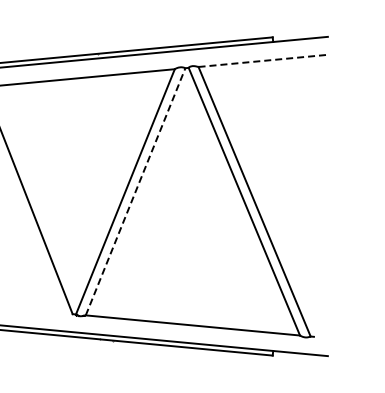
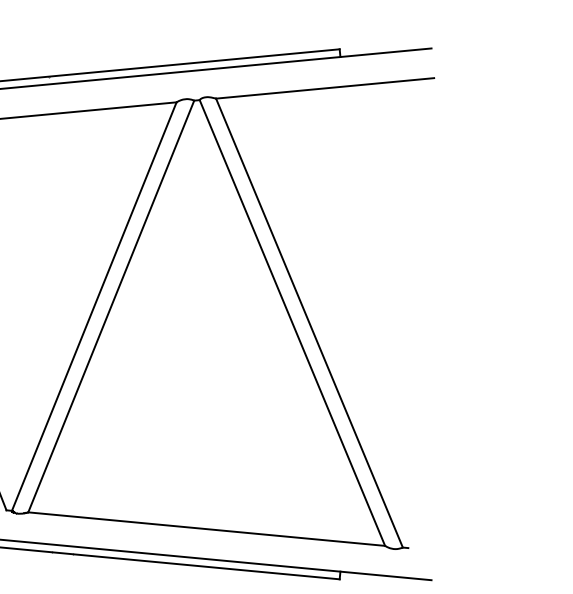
line: (263, 60) -> (324, 87), dashed -> solid
line: (135, 191) -> (111, 306), dashed -> solid

